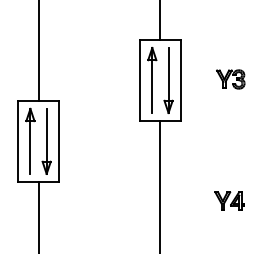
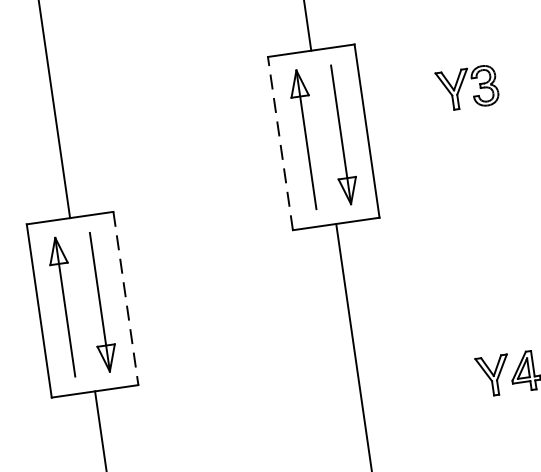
part: (230, 79) -> (467, 88), moved
line: (140, 80) -> (281, 143), solid -> dashed
line: (58, 141) -> (125, 298), solid -> dashed

